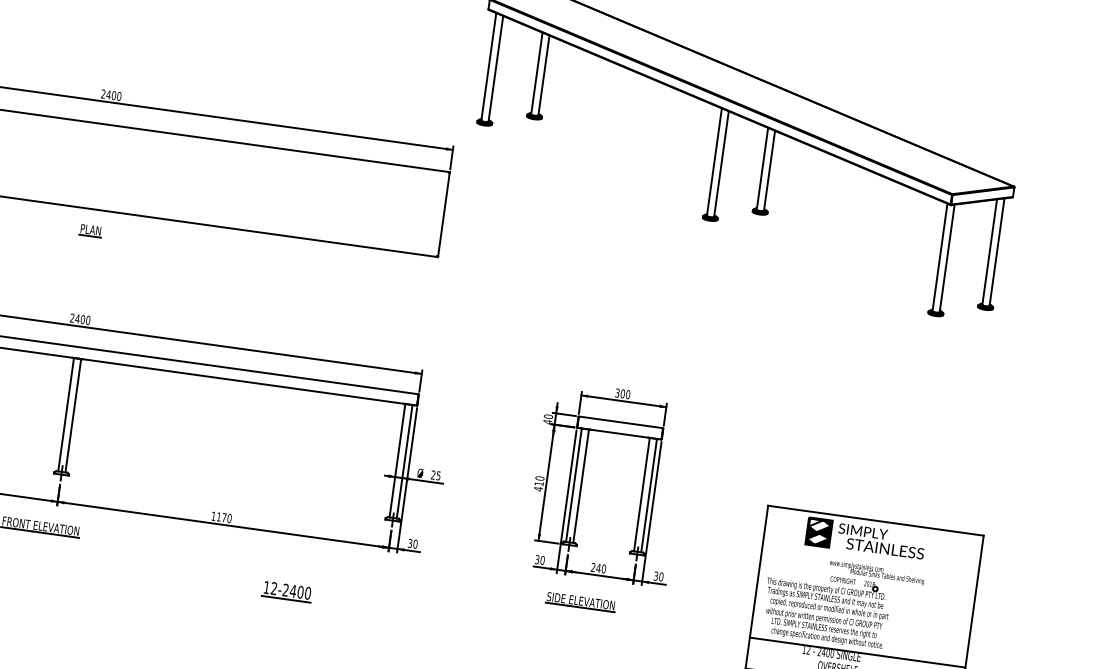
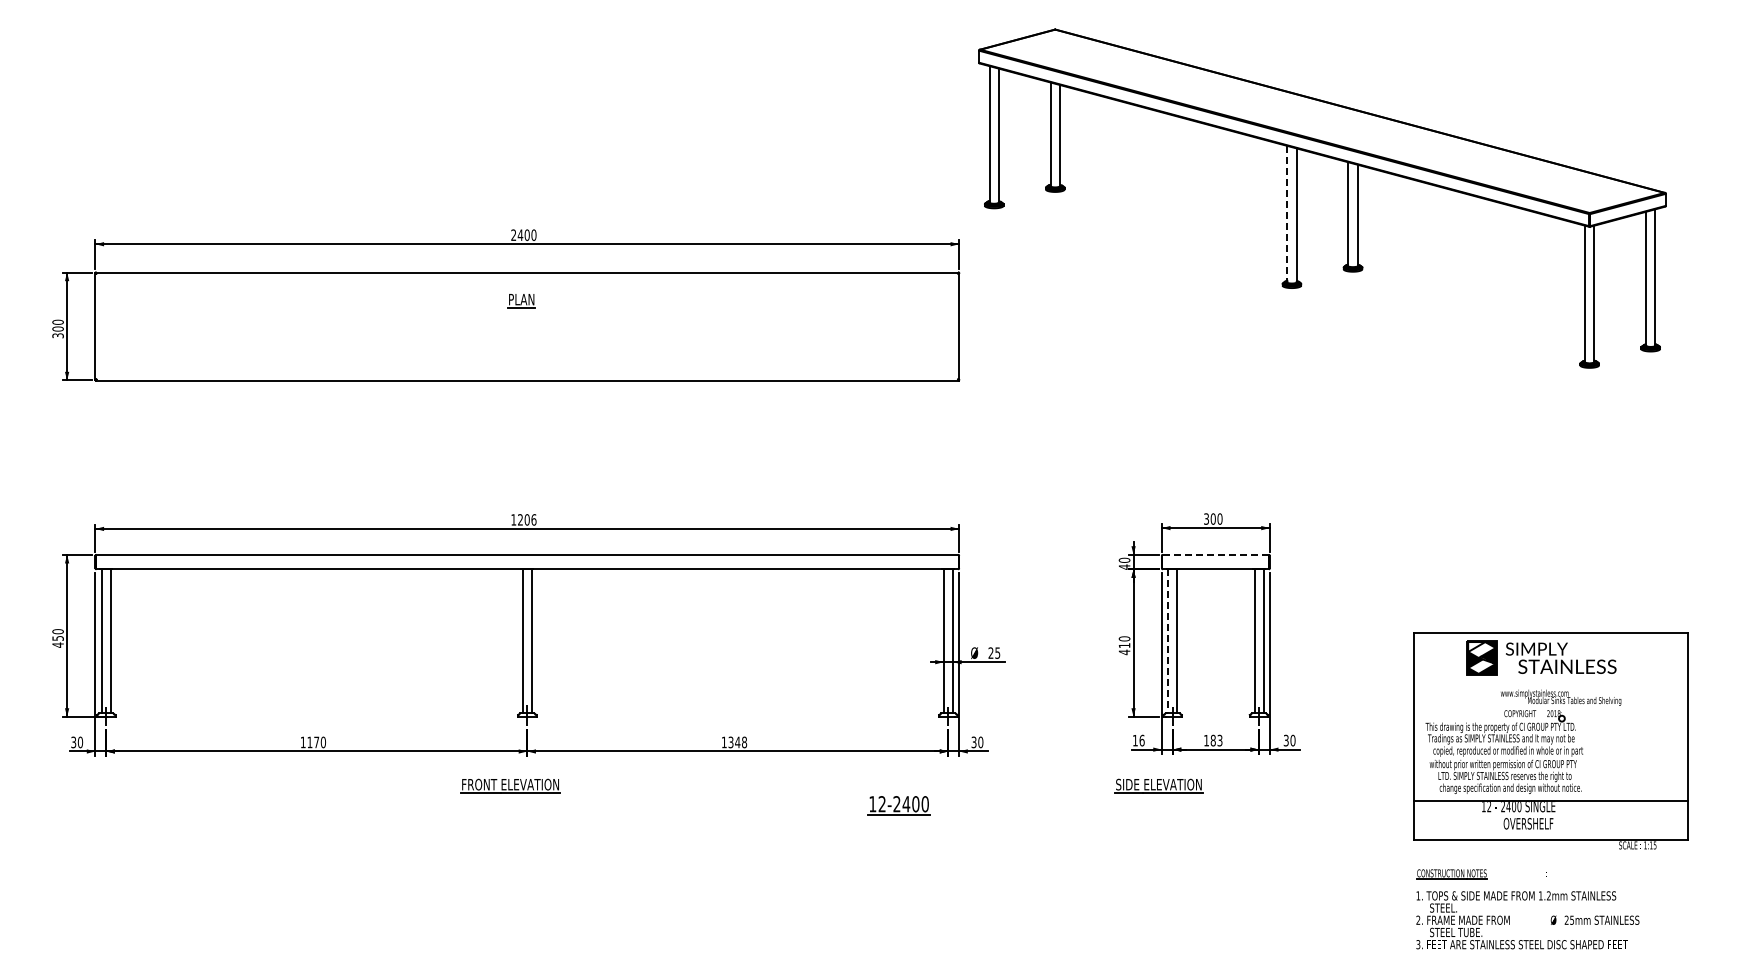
line: (714, 162) -> (1287, 214), solid -> dashed
part: (90, 231) -> (521, 301), moved
text: (80, 318) -> (523, 519), 2400 -> 1206
line: (621, 422) -> (1216, 554), solid -> dashed
line: (574, 485) -> (1168, 641), solid -> dashed
text: (224, 517) -> (737, 742), 1170 -> 1348
text: (539, 559) -> (1138, 740), 30 -> 16
text: (598, 568) -> (1213, 740), 240 -> 183
part: (286, 591) -> (898, 805), moved
part: (580, 601) -> (1158, 785), moved

